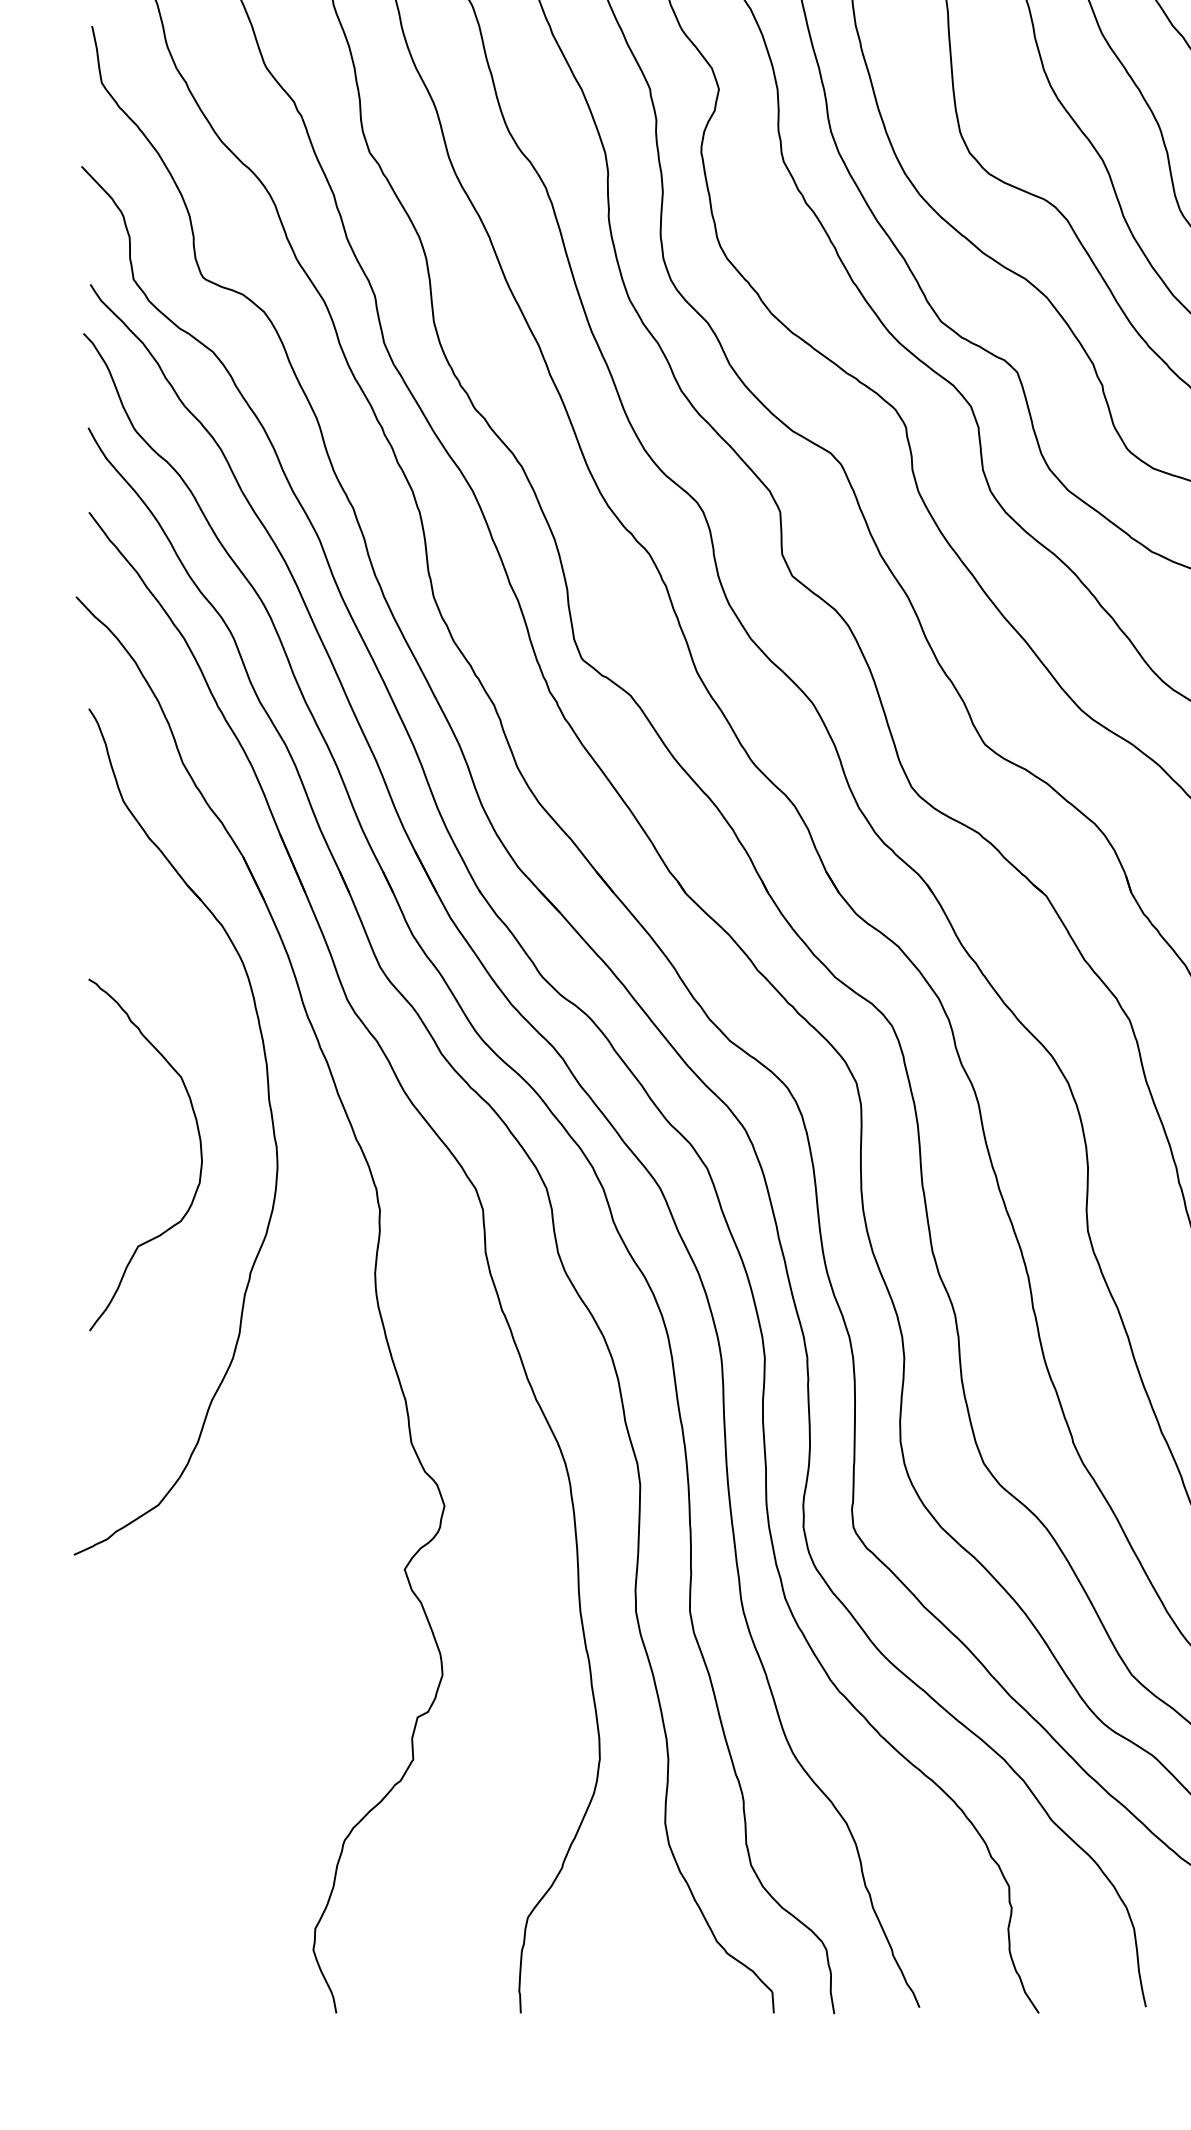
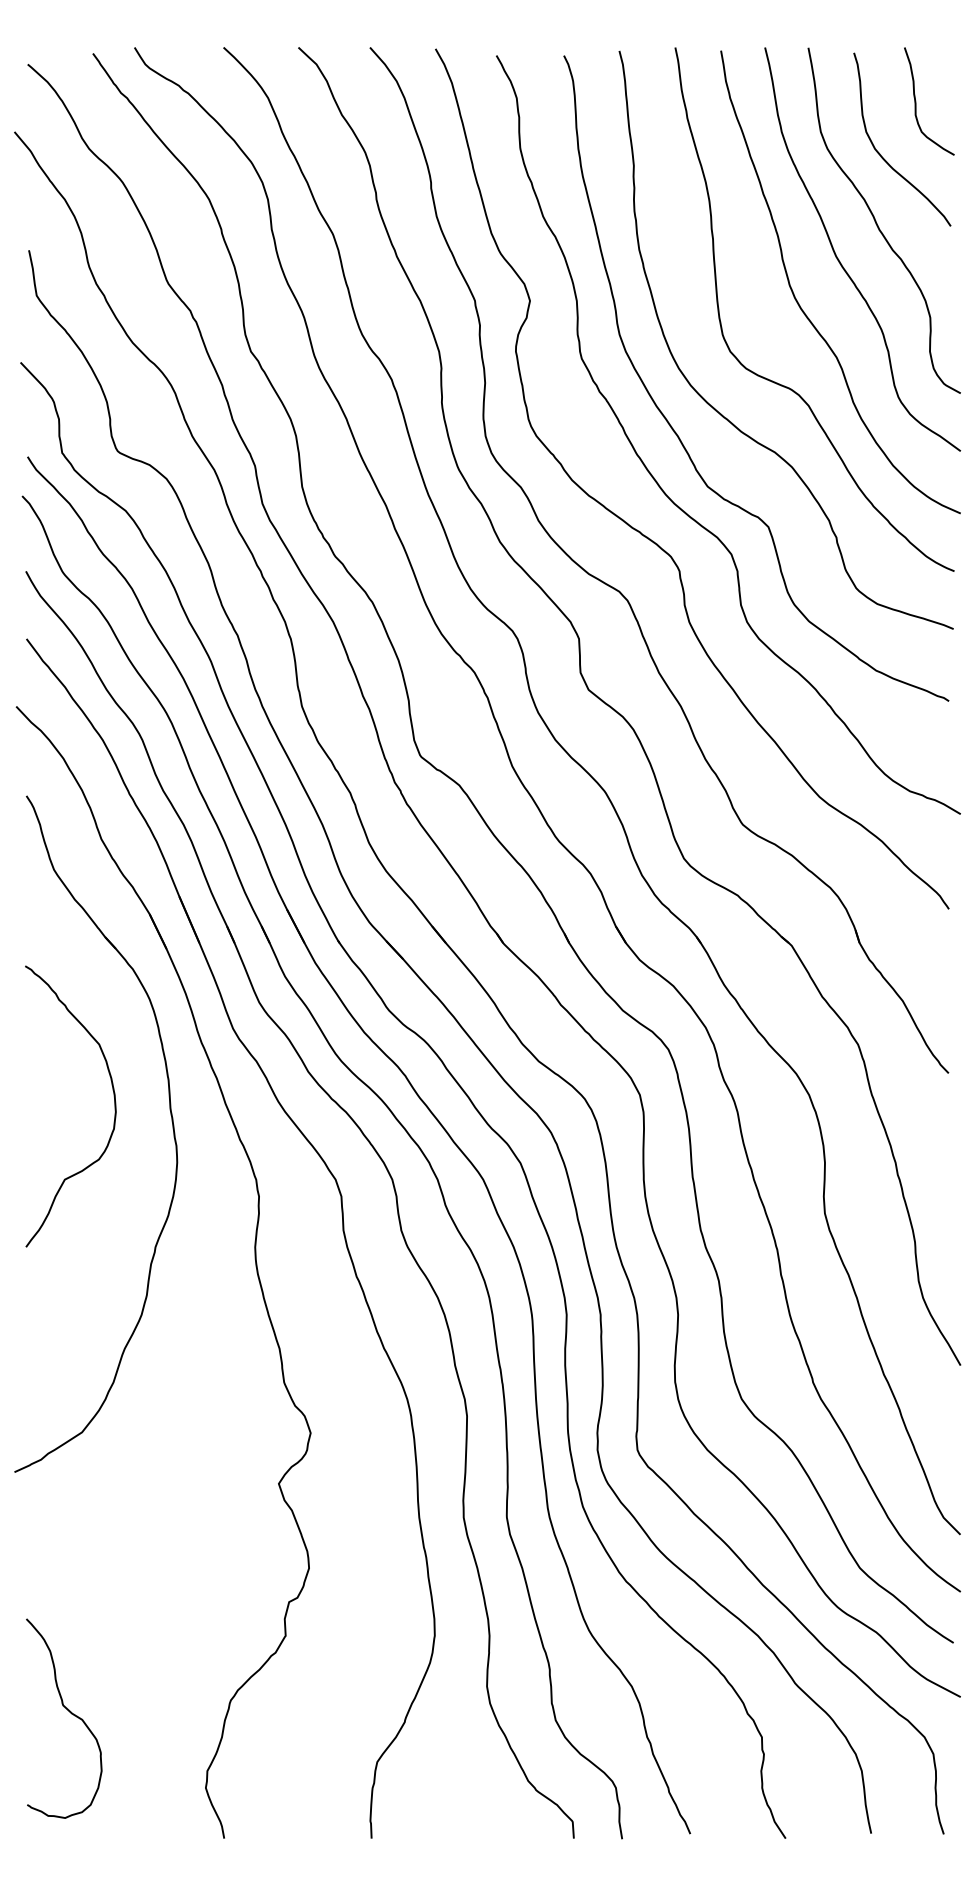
curve: (200, 1154) -> (114, 1106), moved
curve: (142, 1855) -> (69, 1712), added

